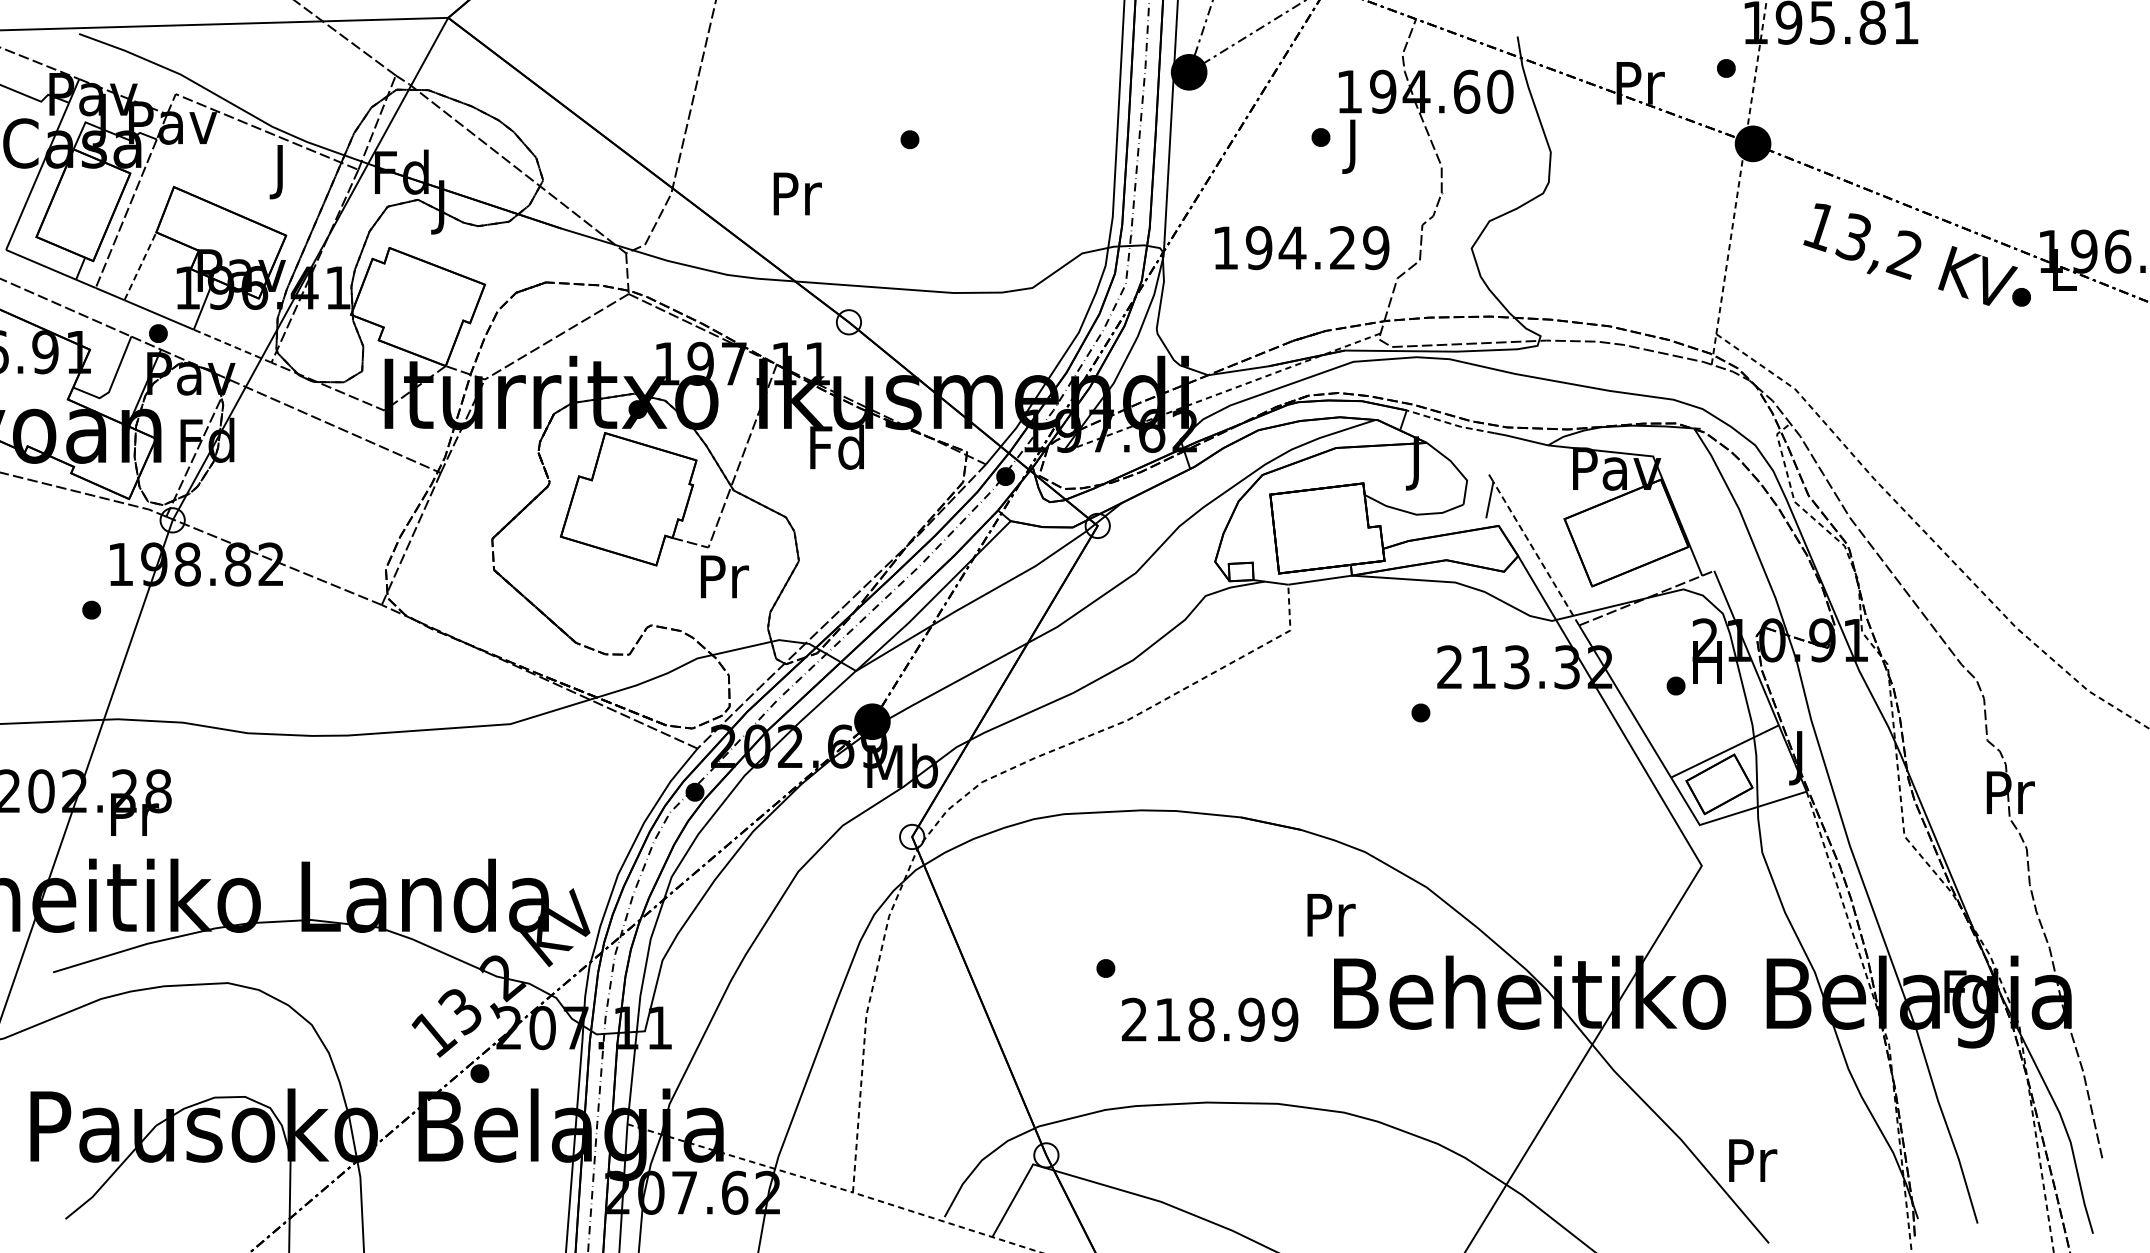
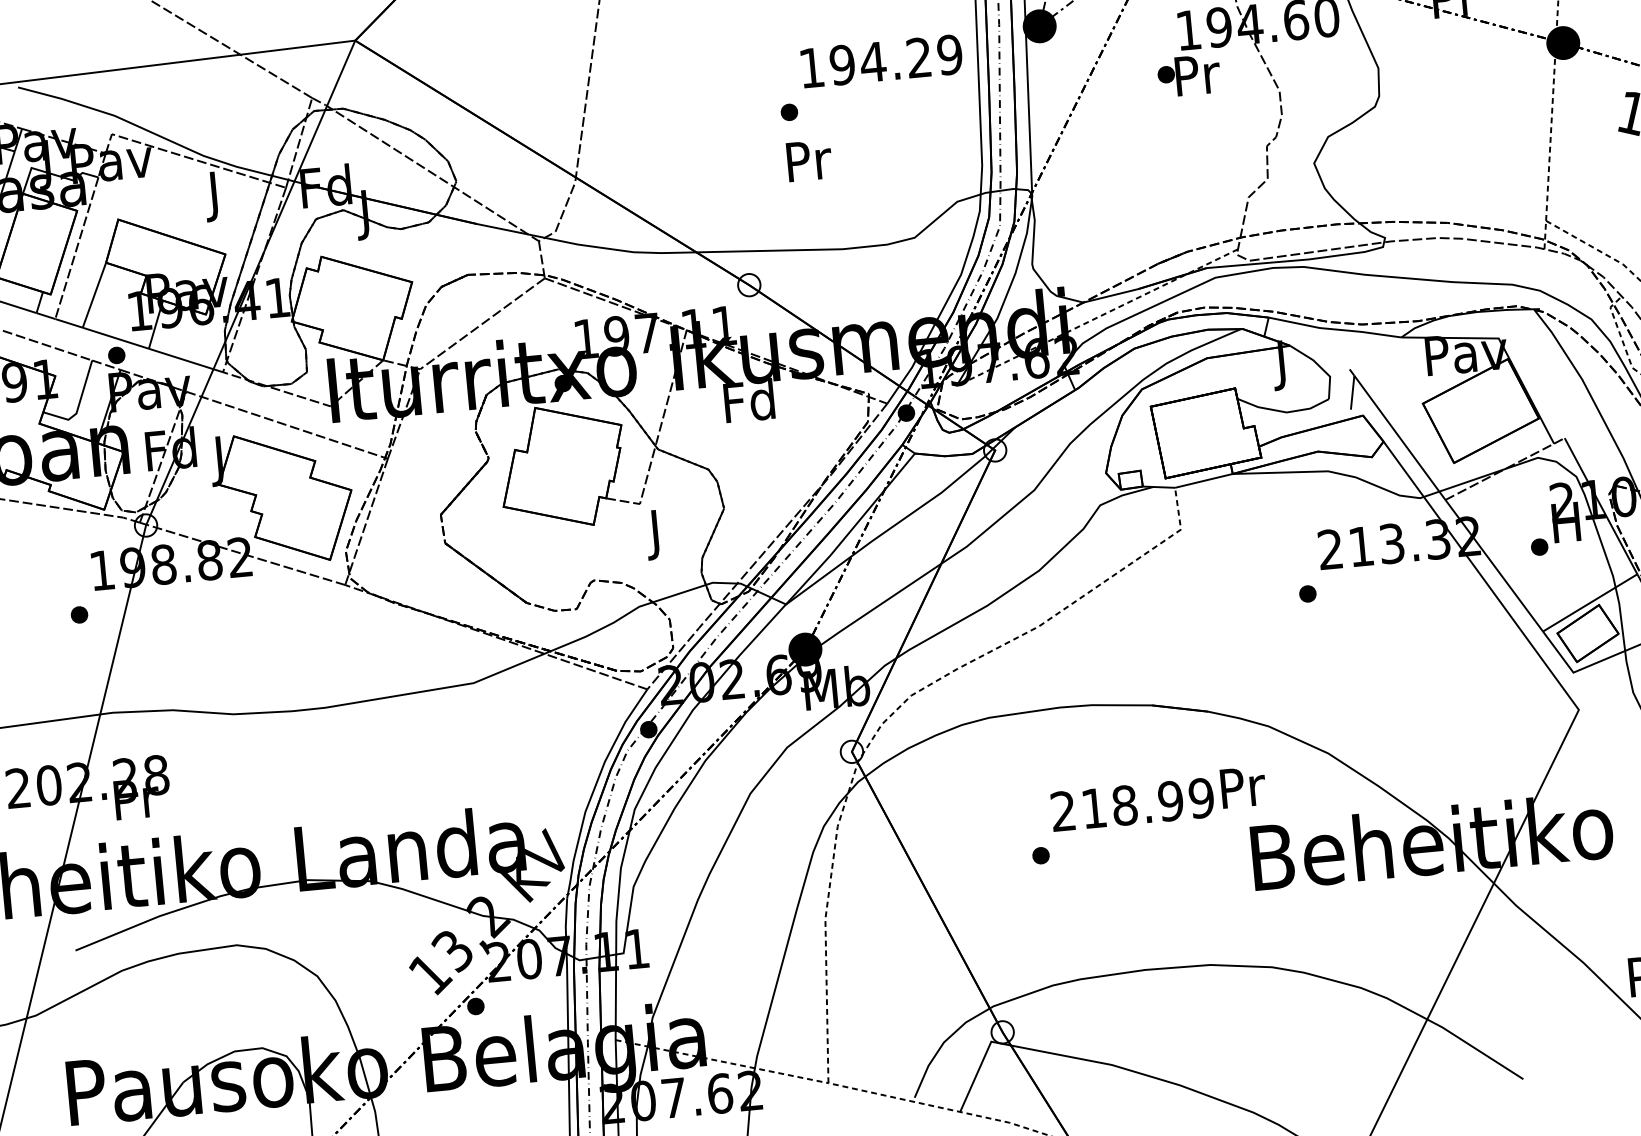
text: (1355, 146) -> (1198, 79), J -> Pr
text: (797, 193) -> (809, 160), moved
text: (1302, 248) -> (882, 61), moved
line: (140, 265) -> (94, 294), dashed -> solid
line: (233, 346) -> (186, 360), dashed -> solid
line: (1450, 423) -> (1309, 325), dashed -> solid
part: (323, 504) -> (283, 497), added
line: (1536, 553) -> (1400, 437), dashed -> solid
text: (725, 582) -> (658, 534), Pr -> J
text: (1210, 1019) -> (1133, 804), moved

